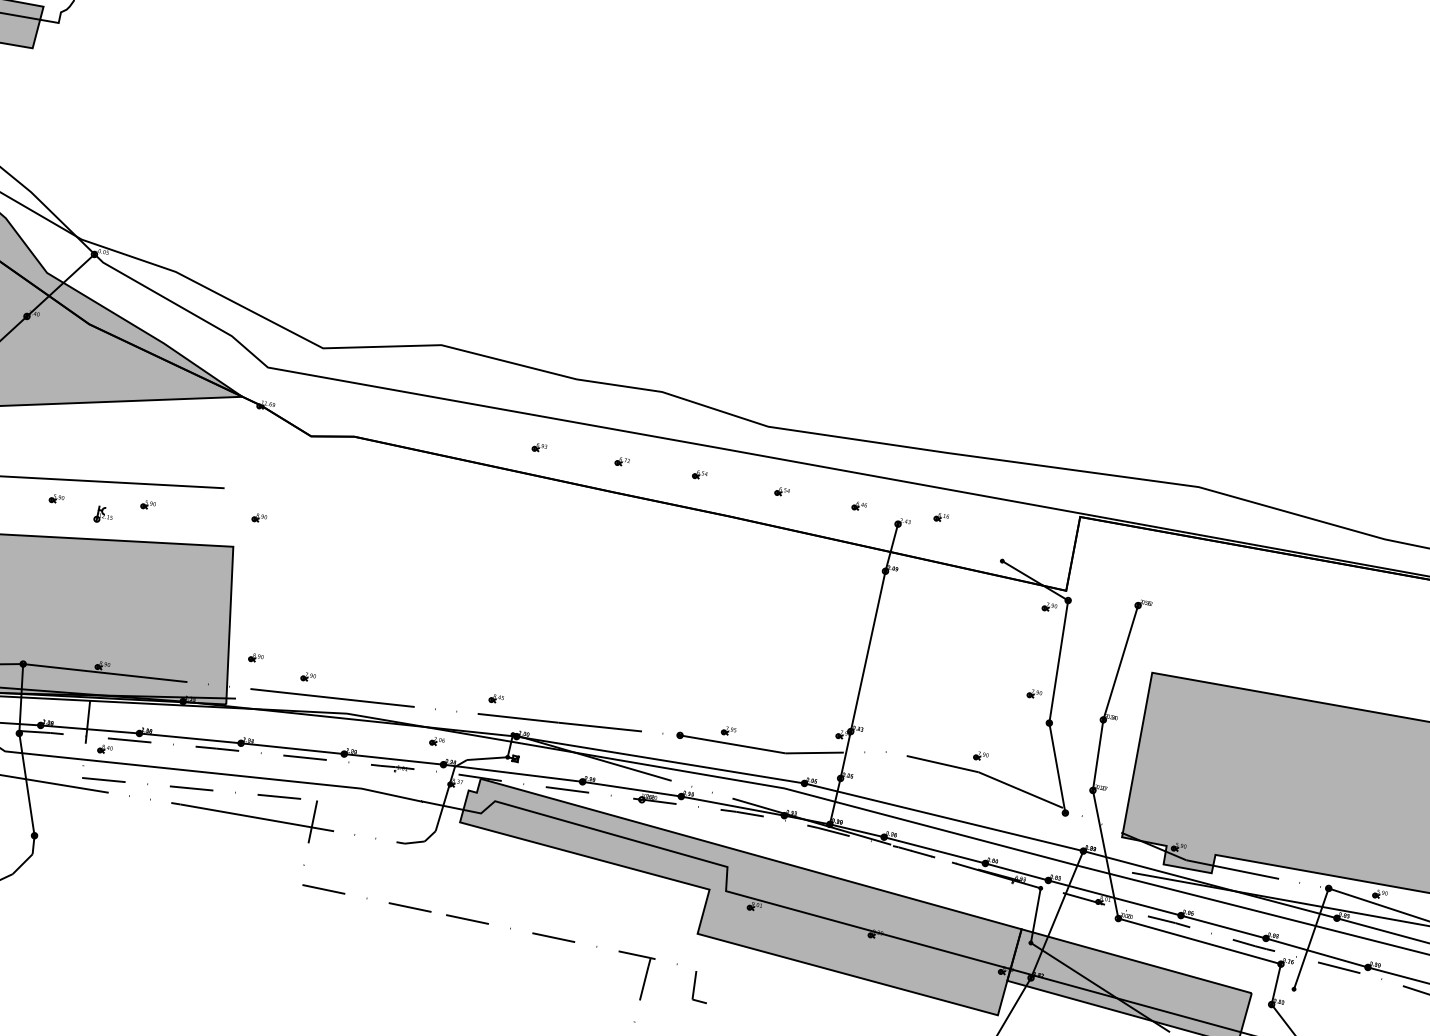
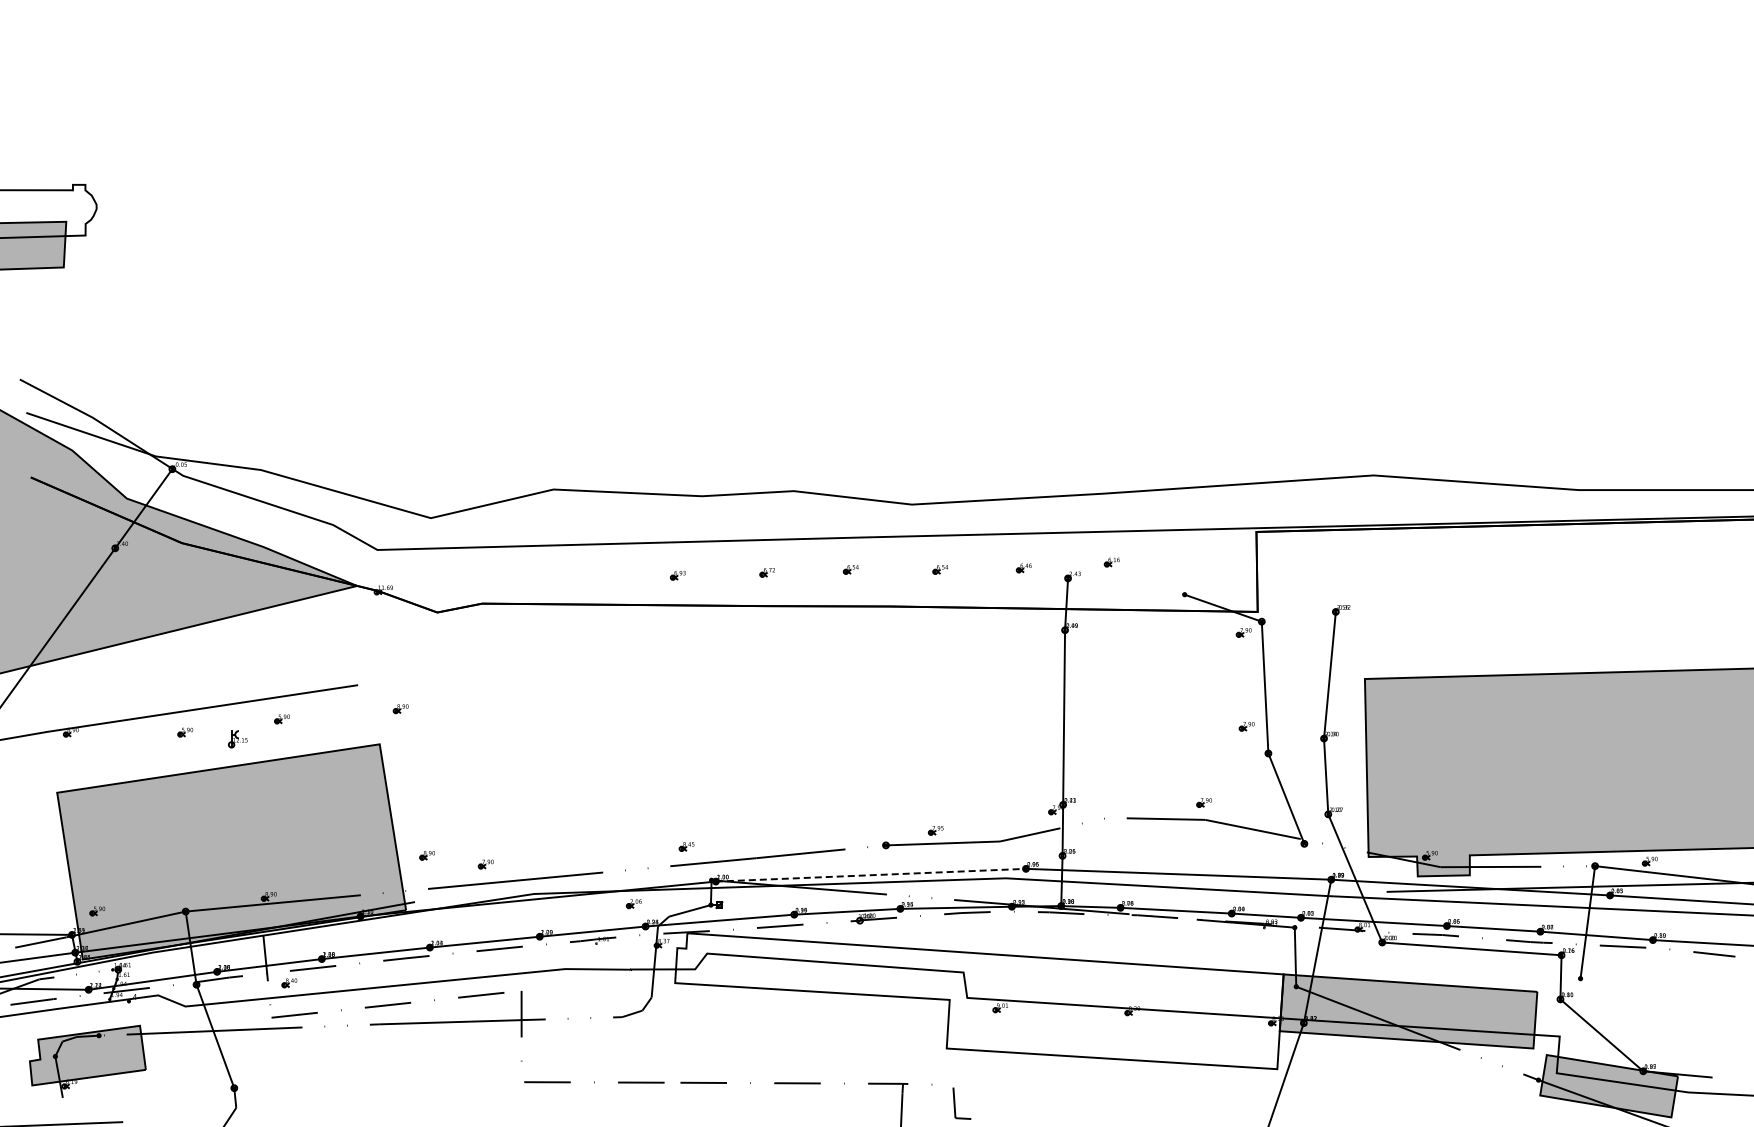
line: (661, 760) -> (871, 875), solid -> dashed
fill: (736, 896) -> (979, 1001), removed

